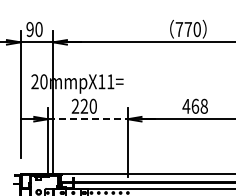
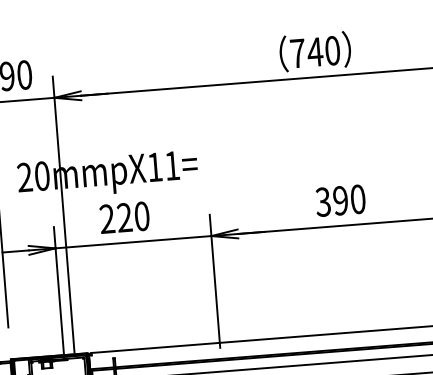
text: (188, 29) -> (315, 52), 770 -> 740
text: (194, 105) -> (338, 199), 468 -> 390
line: (88, 119) -> (134, 242), dashed -> solid

